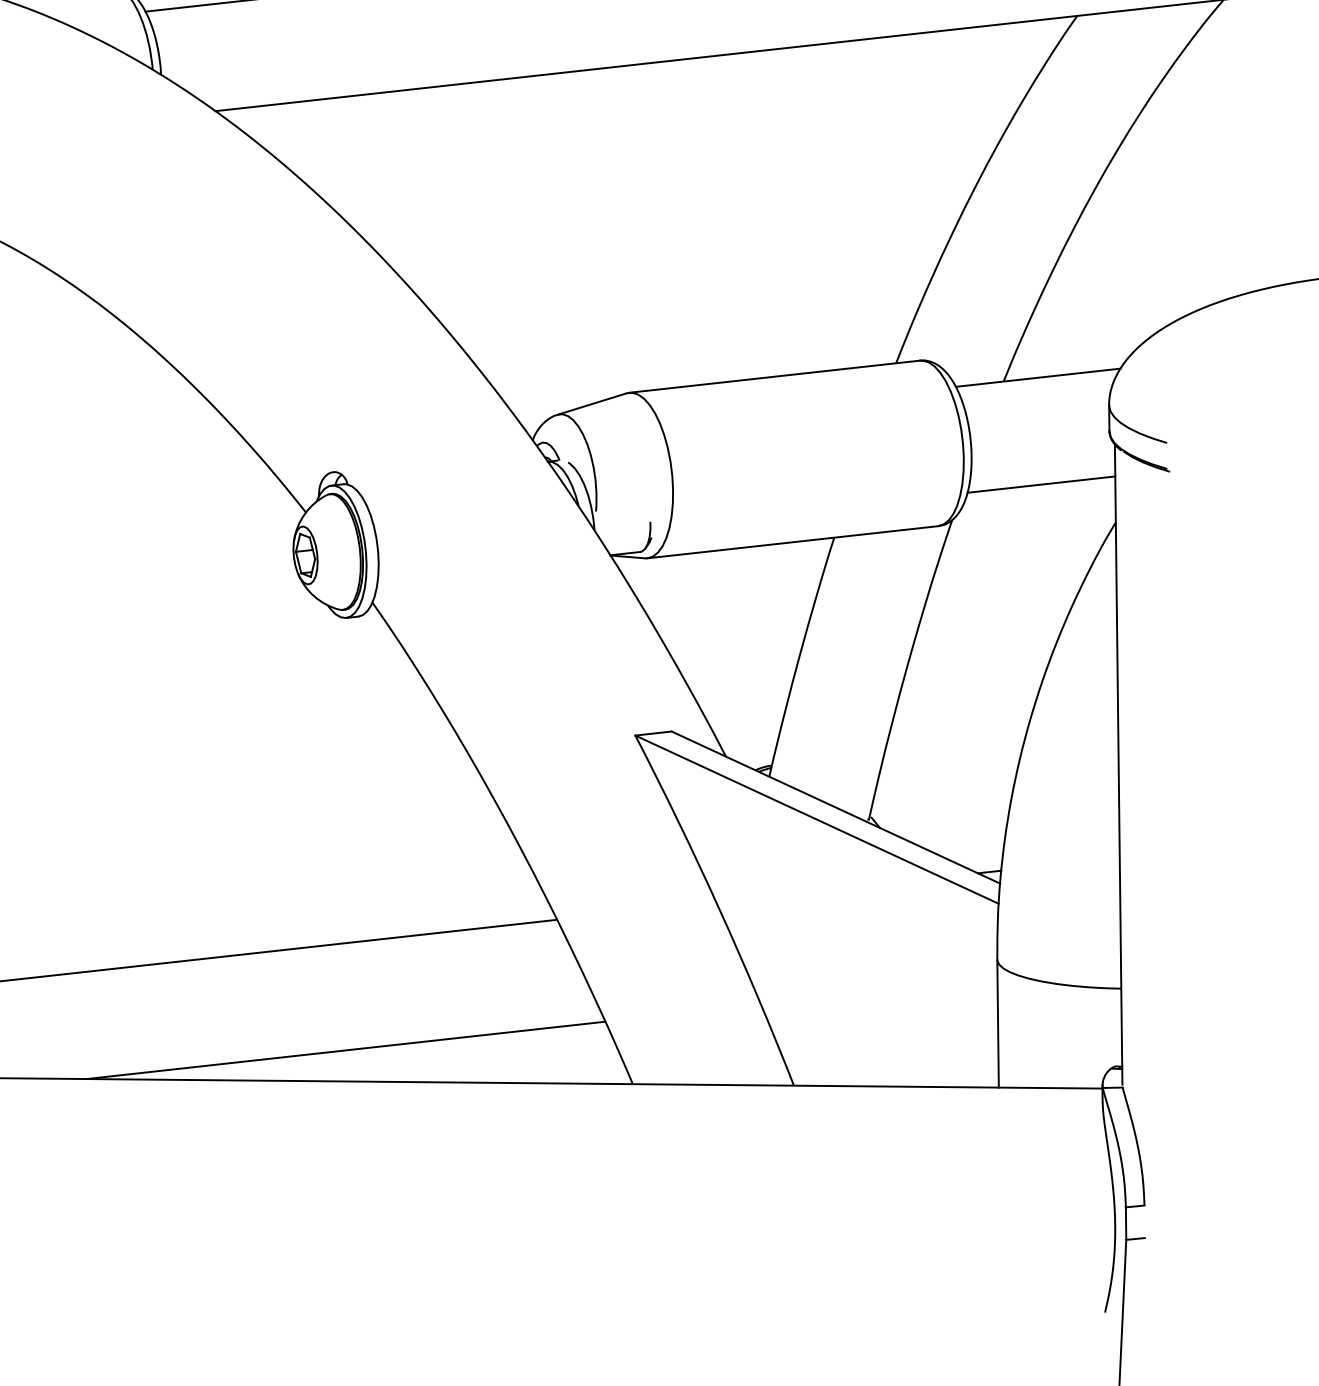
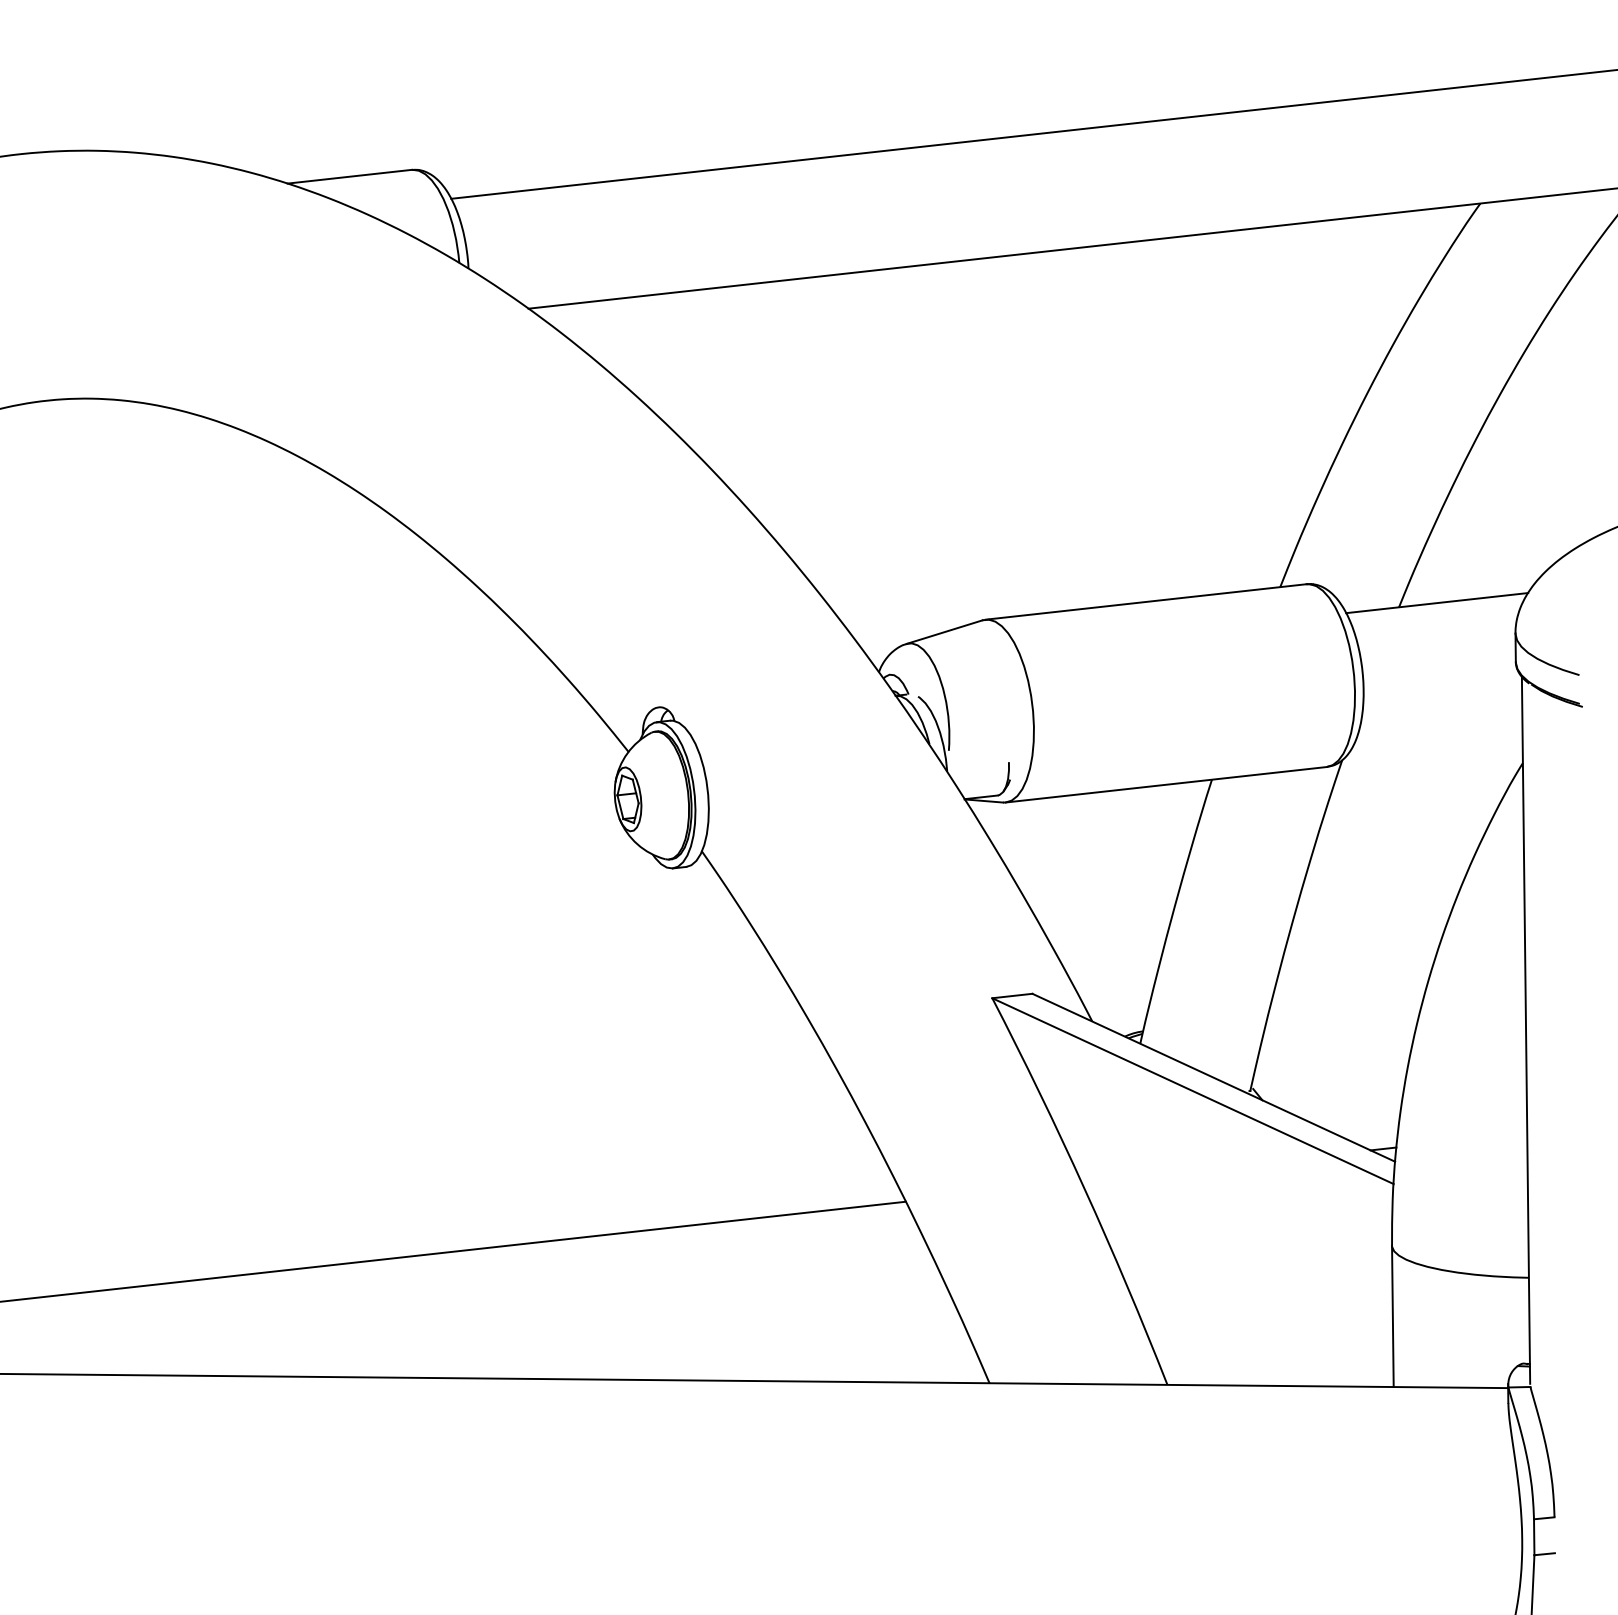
line: (1041, 484) -> (1440, 721), removed
line: (345, 1049) -> (672, 1345), removed

